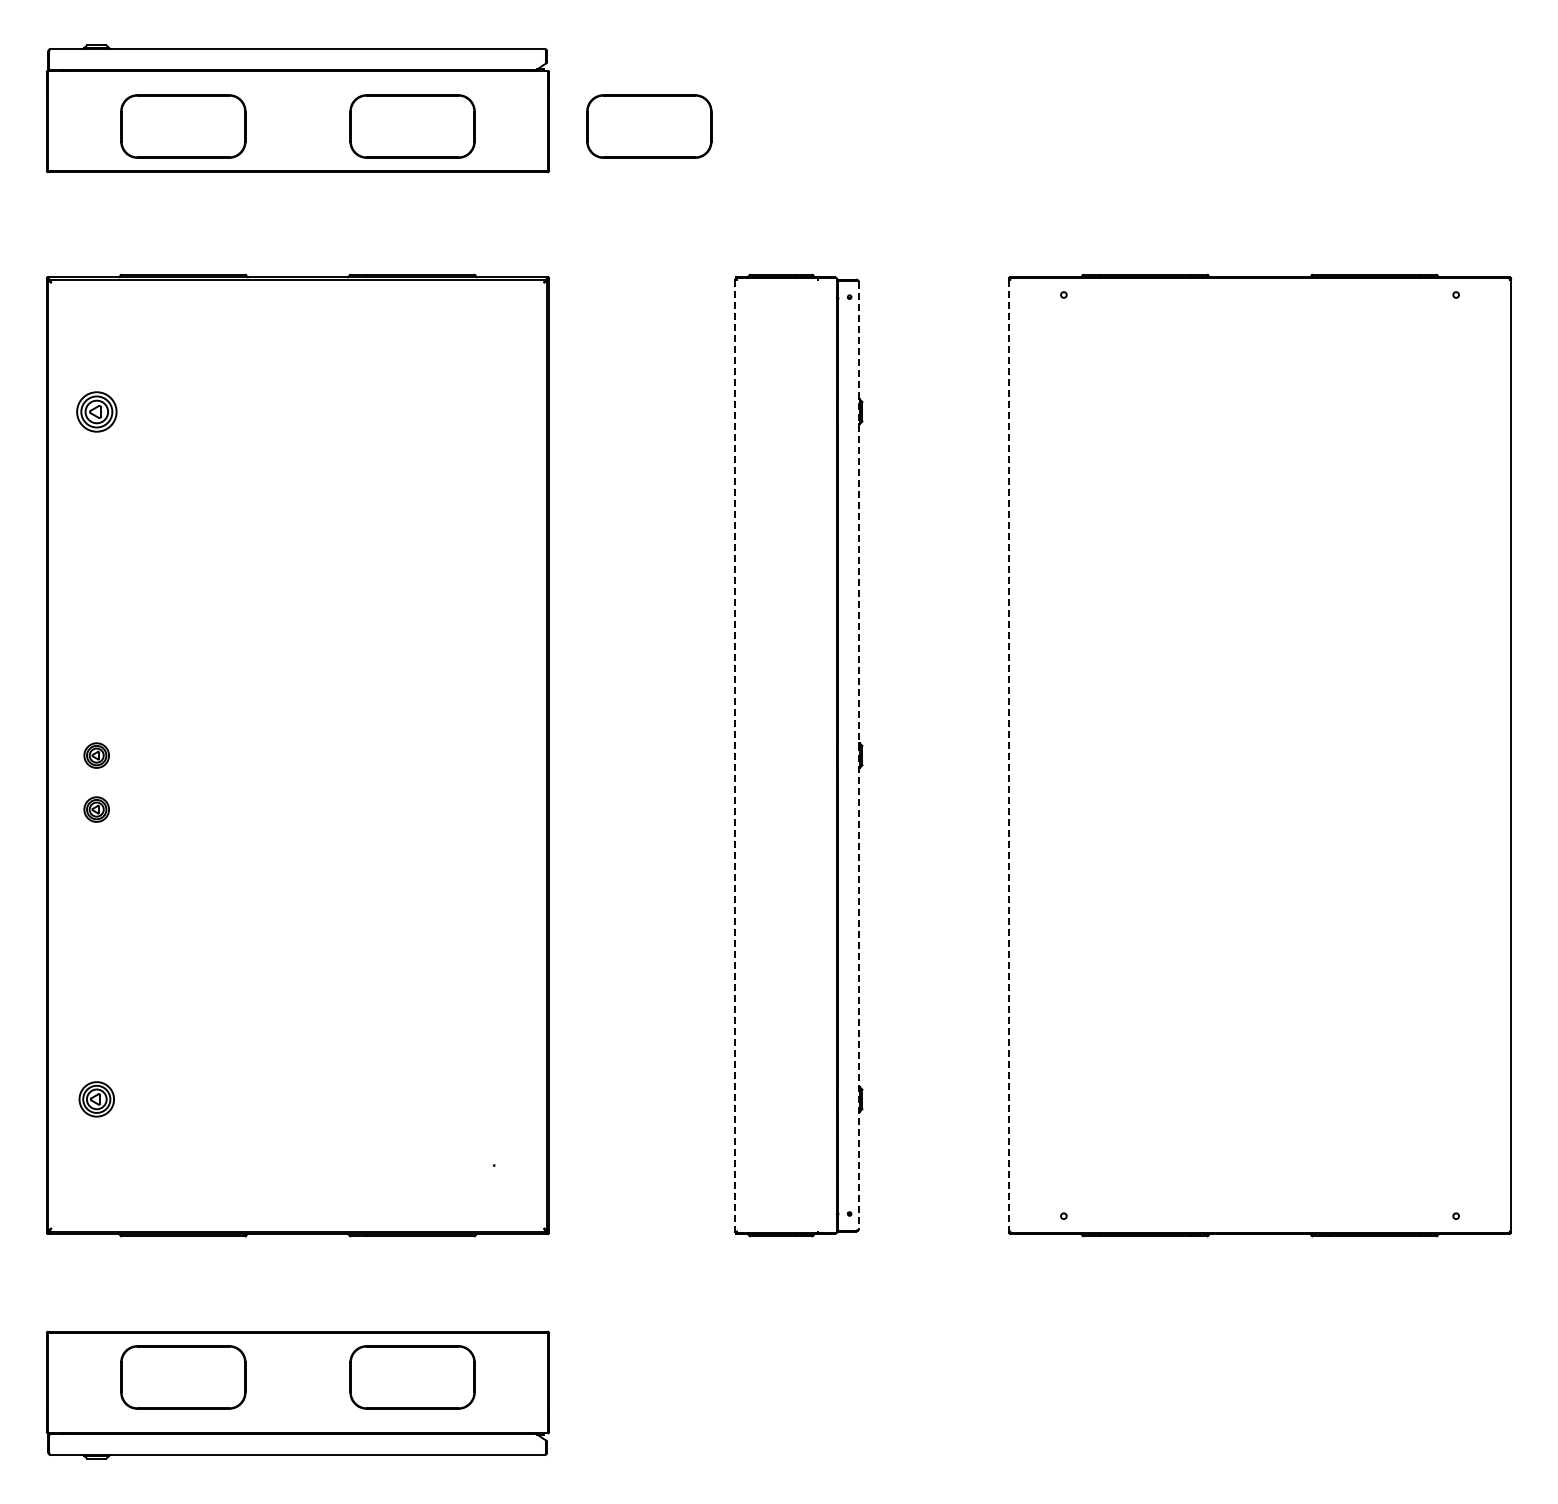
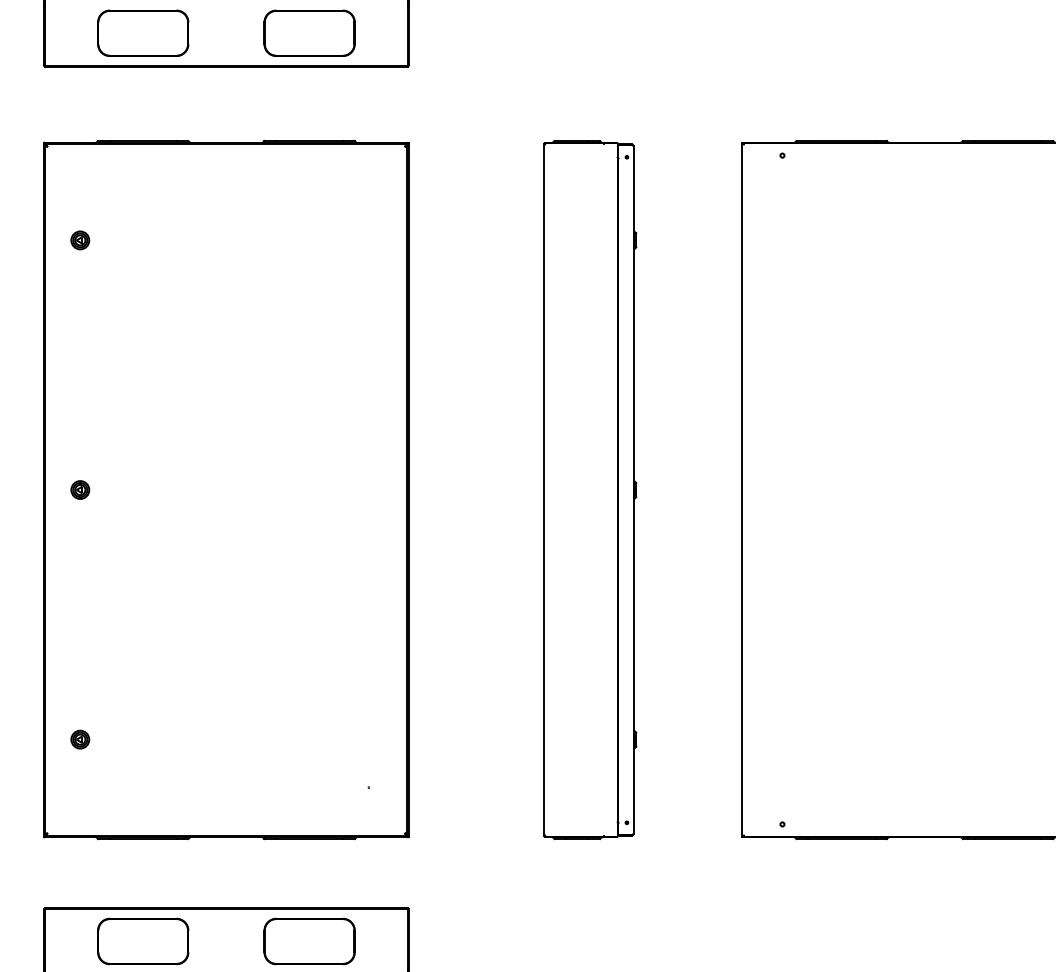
part: (649, 126) -> (481, 33), removed
part: (96, 411) -> (80, 240), size x0.62
line: (735, 755) -> (544, 489), dashed -> solid
line: (1008, 755) -> (742, 489), dashed -> solid
line: (858, 756) -> (633, 490), dashed -> solid
part: (96, 809) -> (80, 529), removed
part: (96, 1099) -> (80, 739), size x0.71

